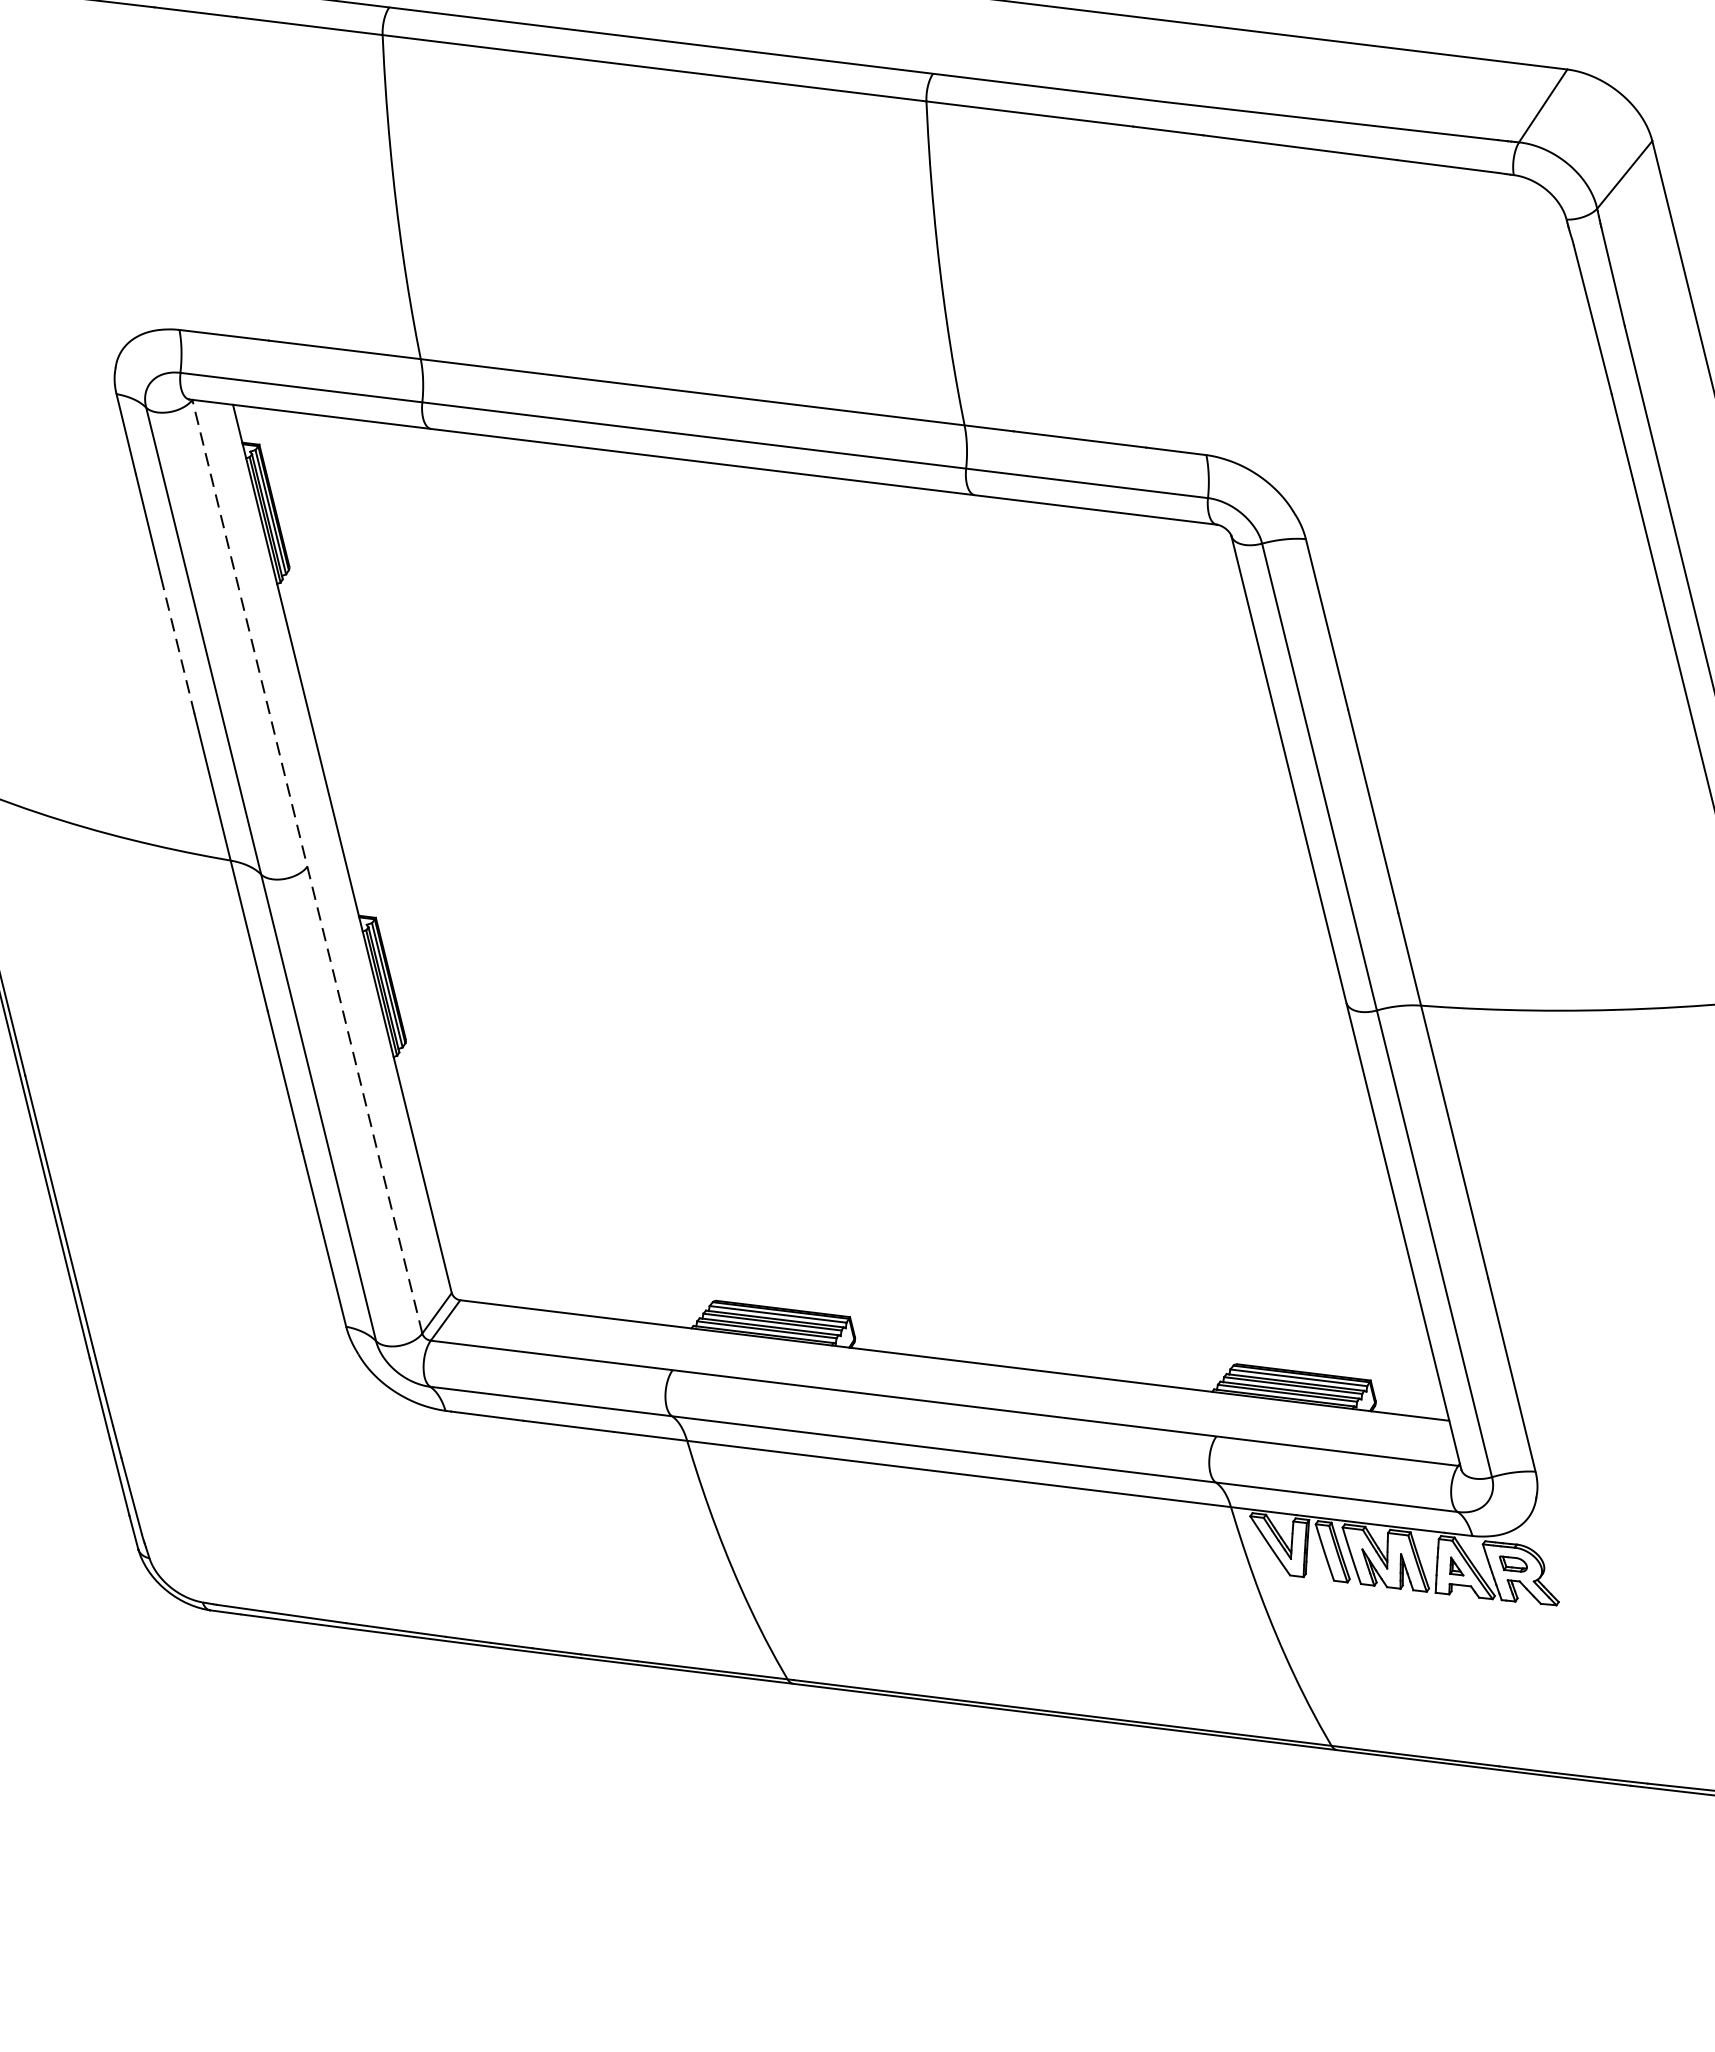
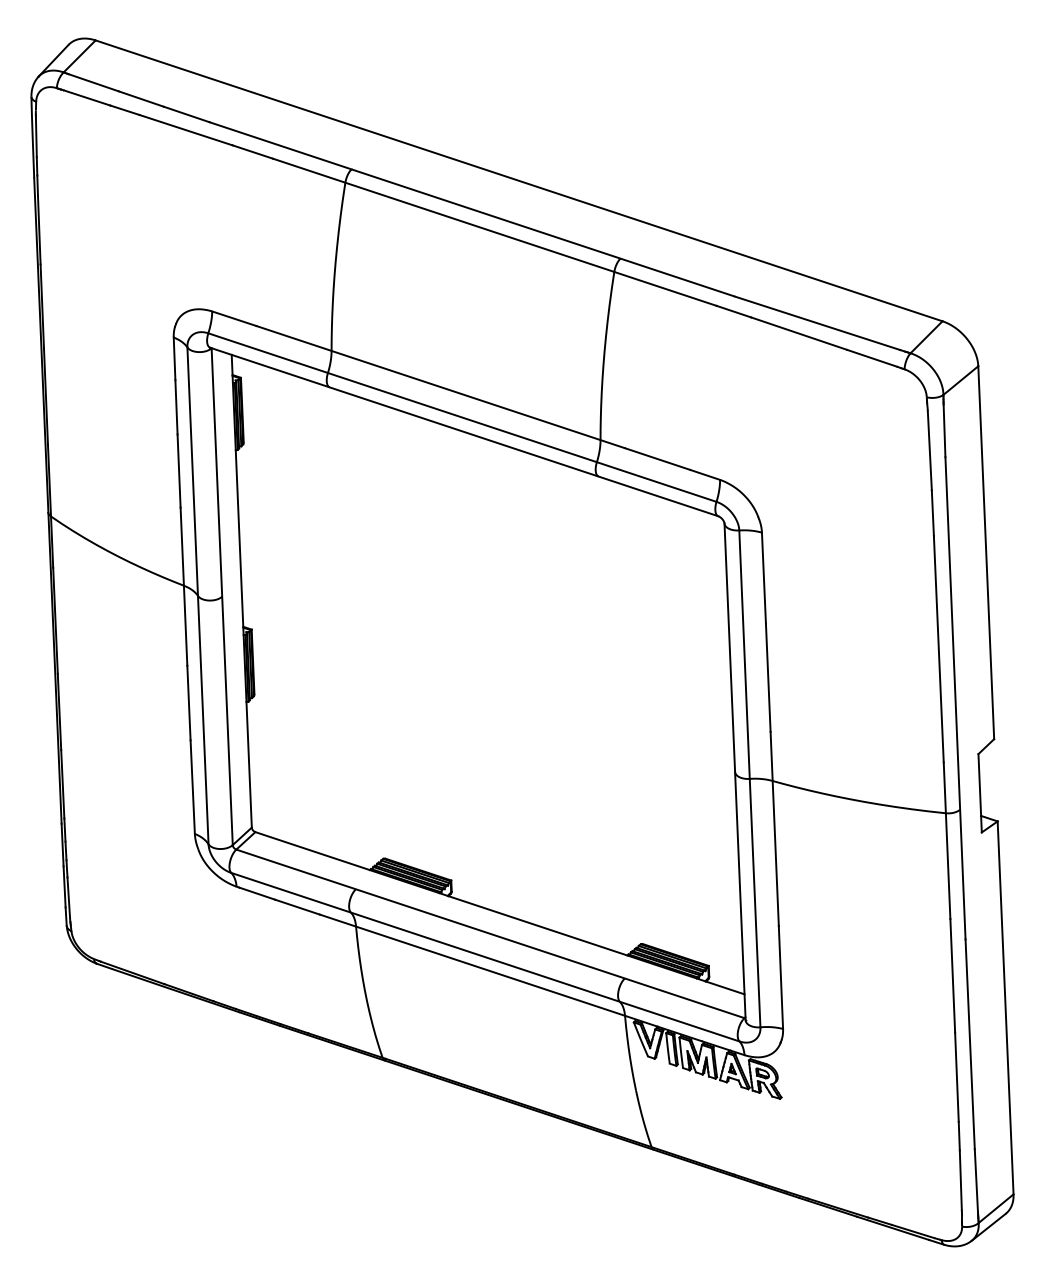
line: (178, 645) -> (179, 471), dashed -> solid
line: (307, 866) -> (222, 596), dashed -> solid

